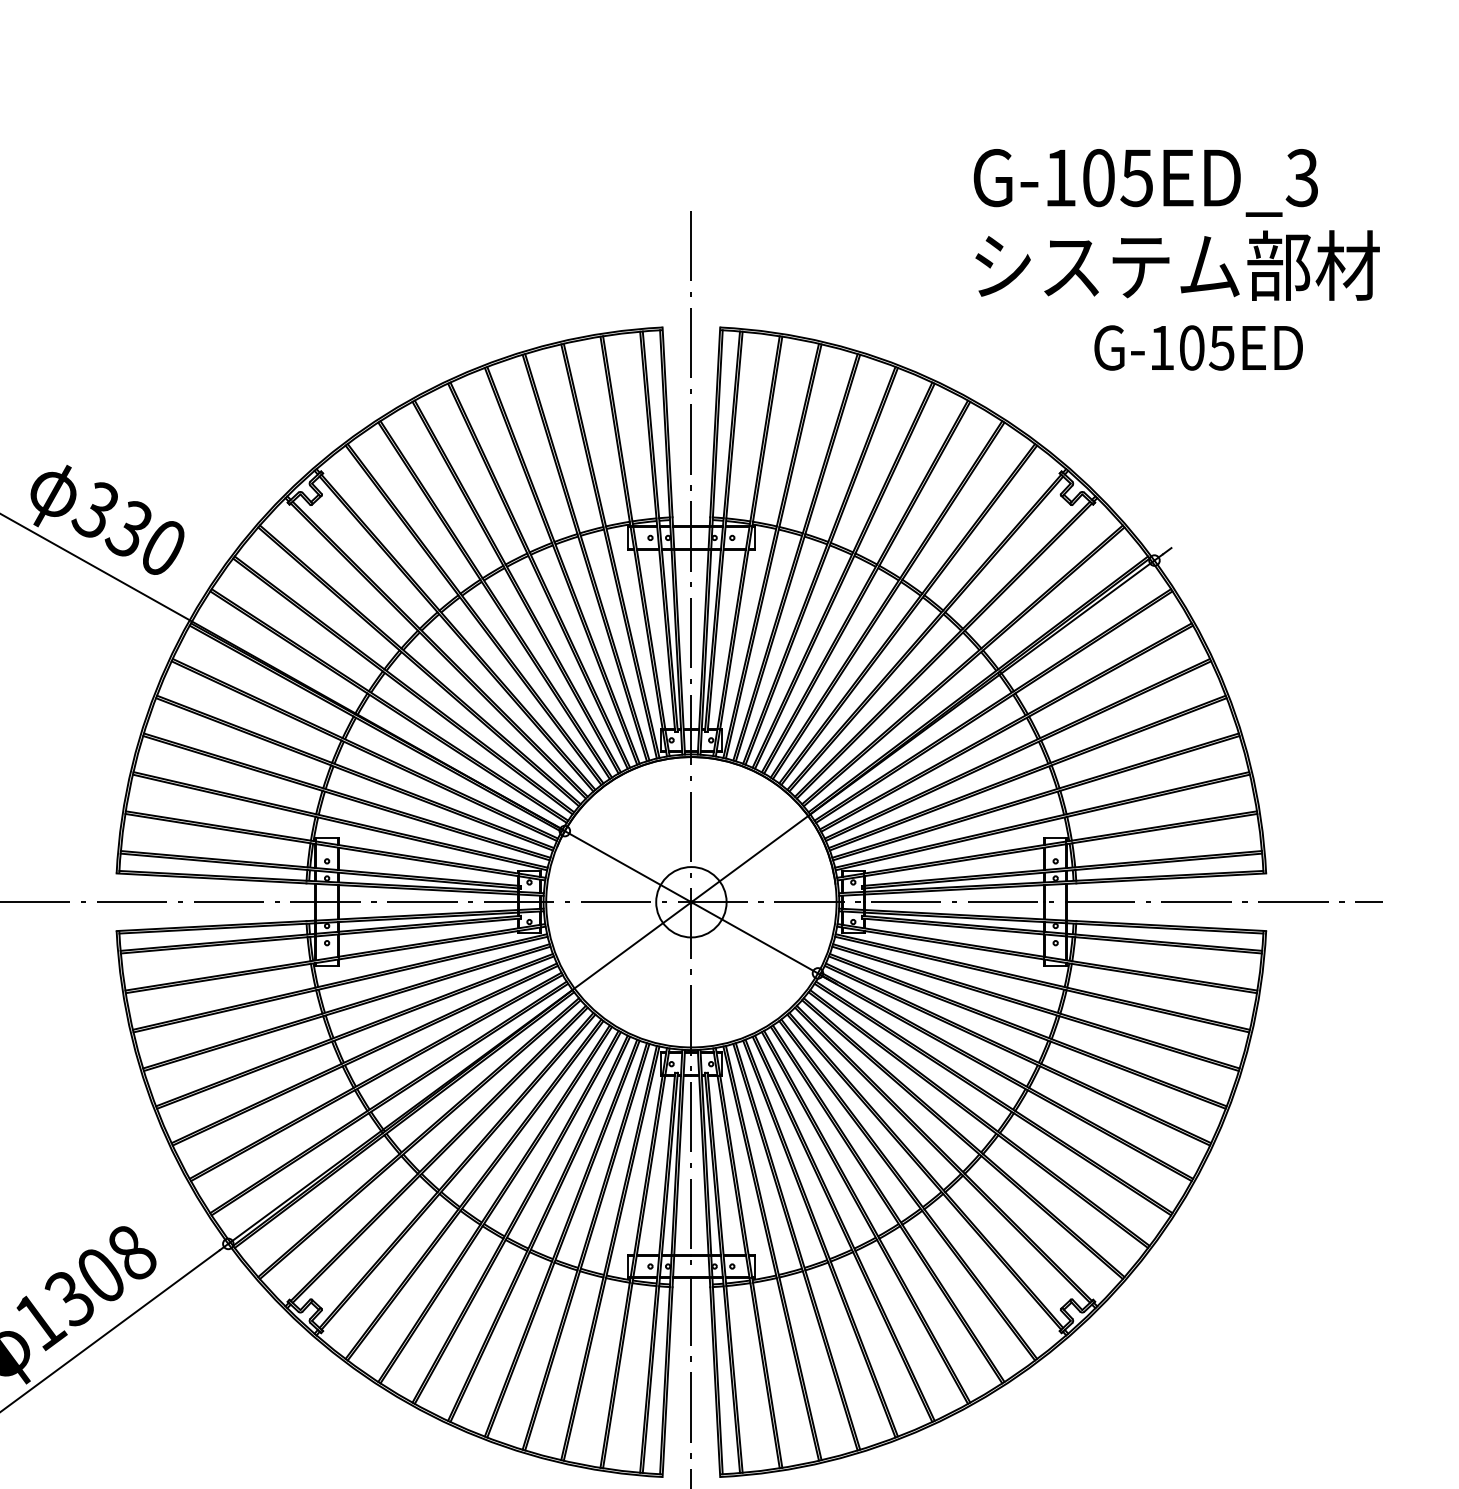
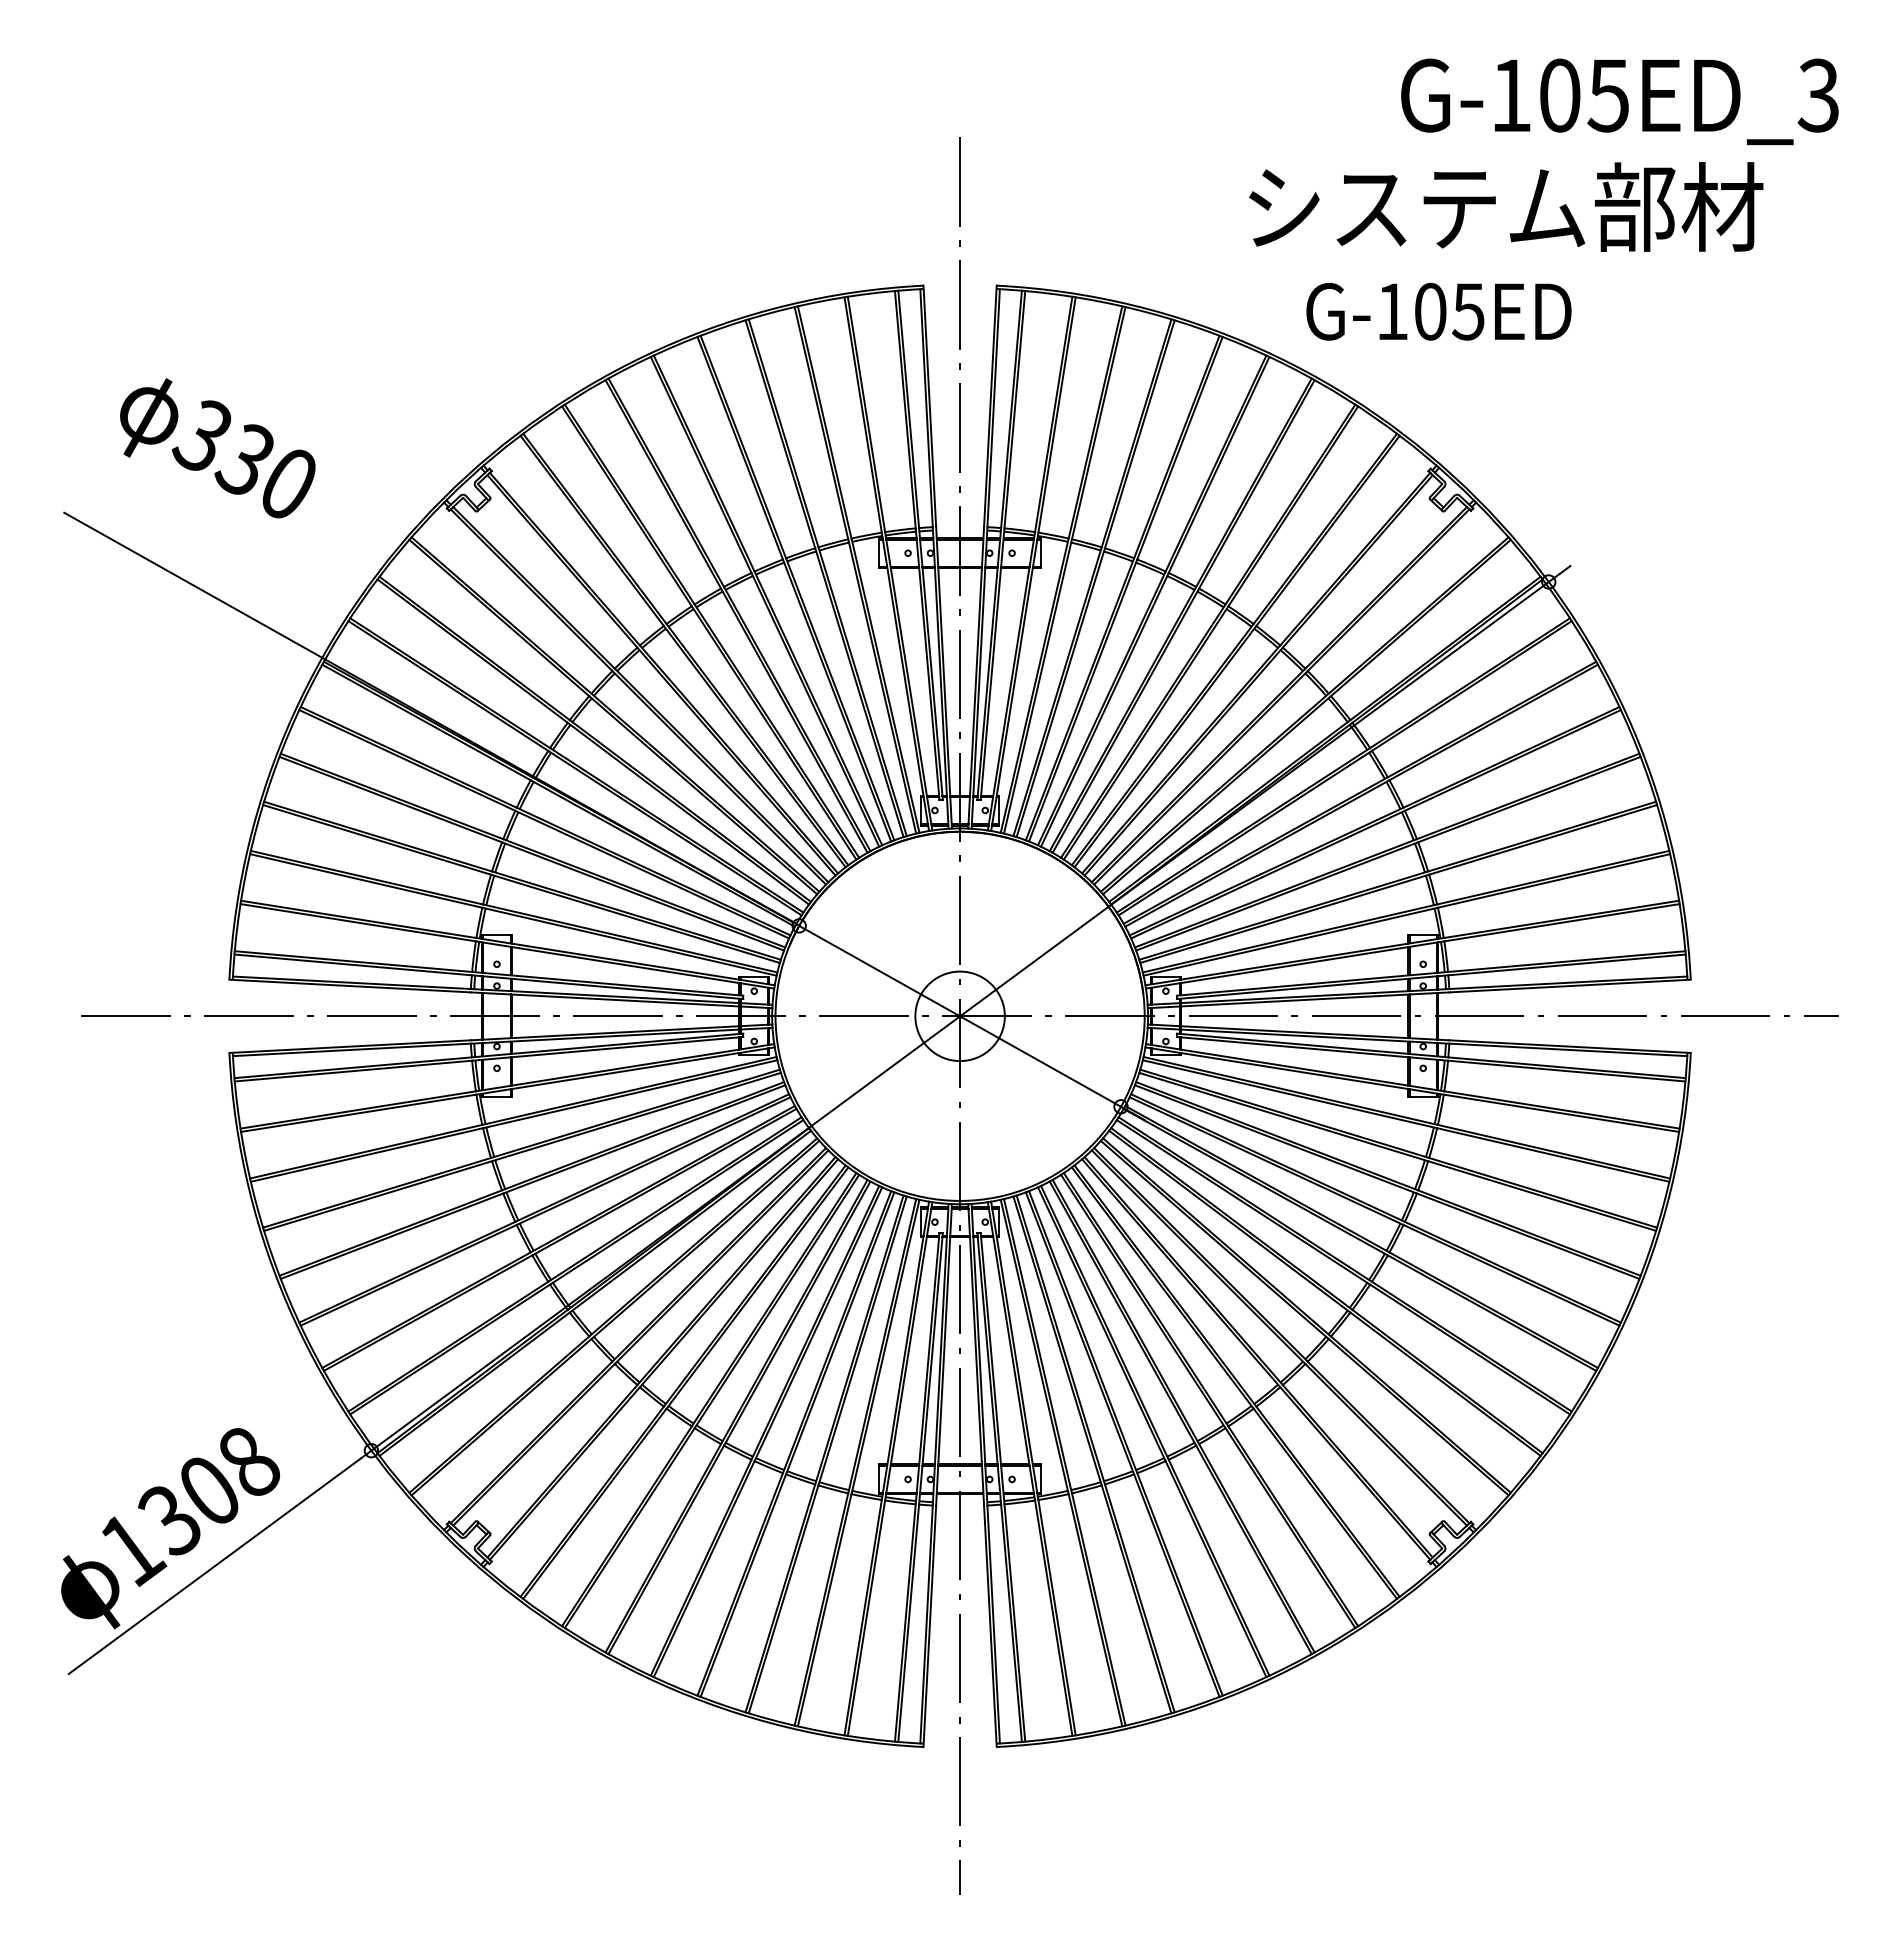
text: (1145, 182) -> (1619, 101), moved
text: (1177, 265) -> (1506, 206), moved
text: (1198, 347) -> (1438, 311), moved
text: (107, 520) -> (217, 448), moved

